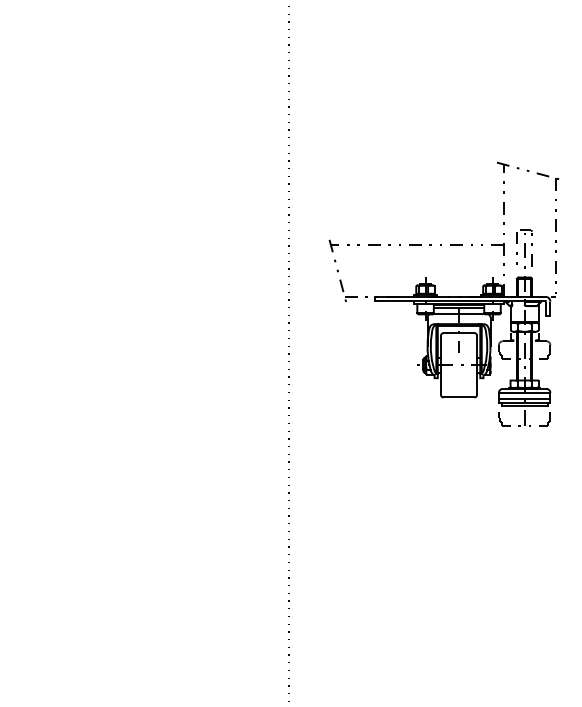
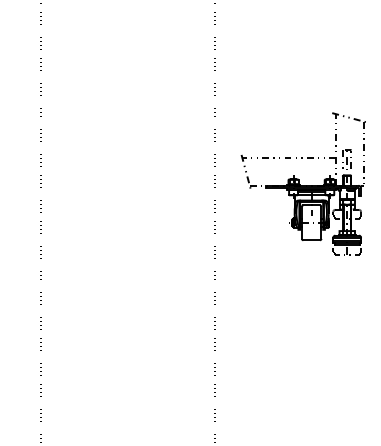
part: (442, 292) -> (302, 183), moved

